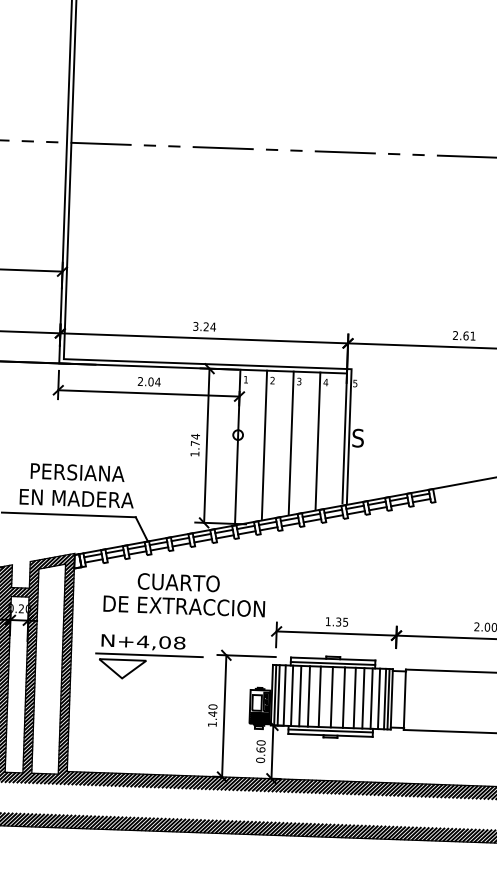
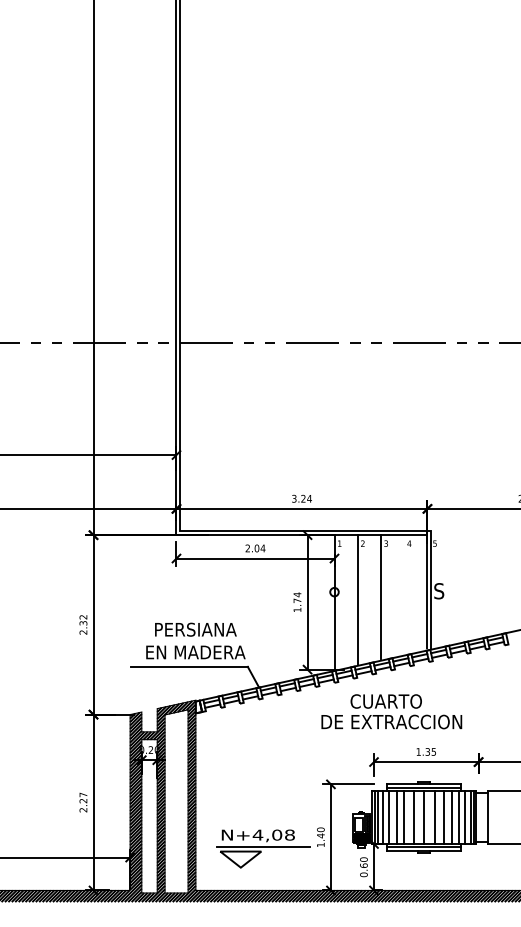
line: (318, 440) -> (404, 594), removed
text: (184, 594) -> (391, 711), moved
part: (148, 657) -> (263, 848), moved

